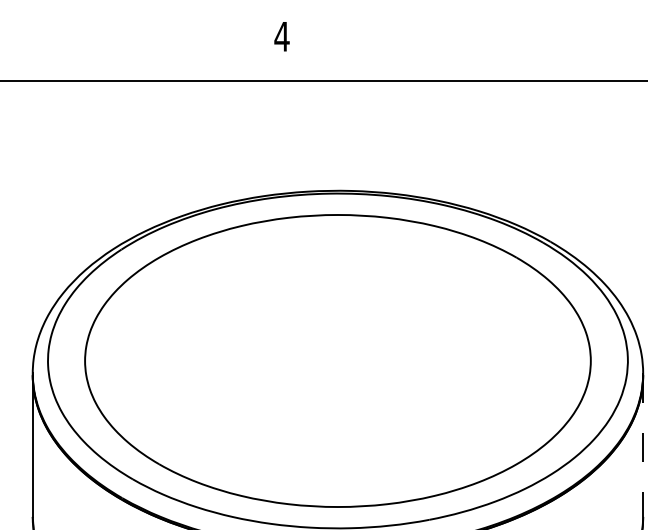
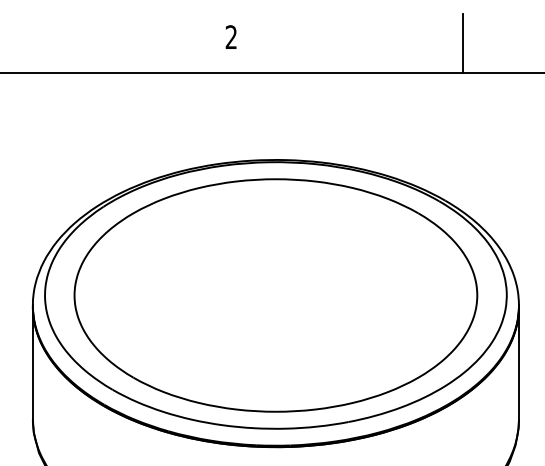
text: (282, 35) -> (231, 36), 4 -> 2
line: (573, 43) -> (463, 42), added
line: (642, 446) -> (518, 363), dashed -> solid

